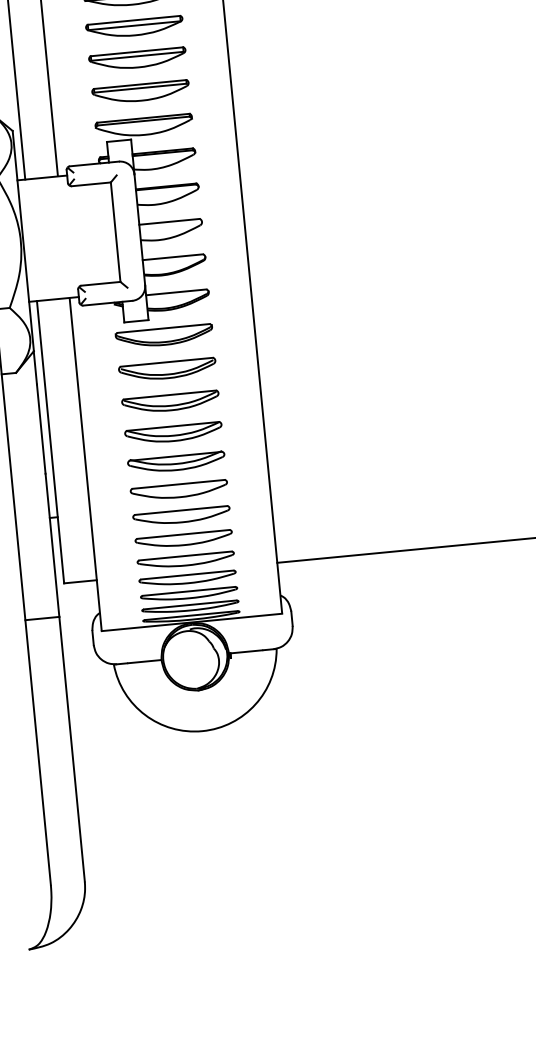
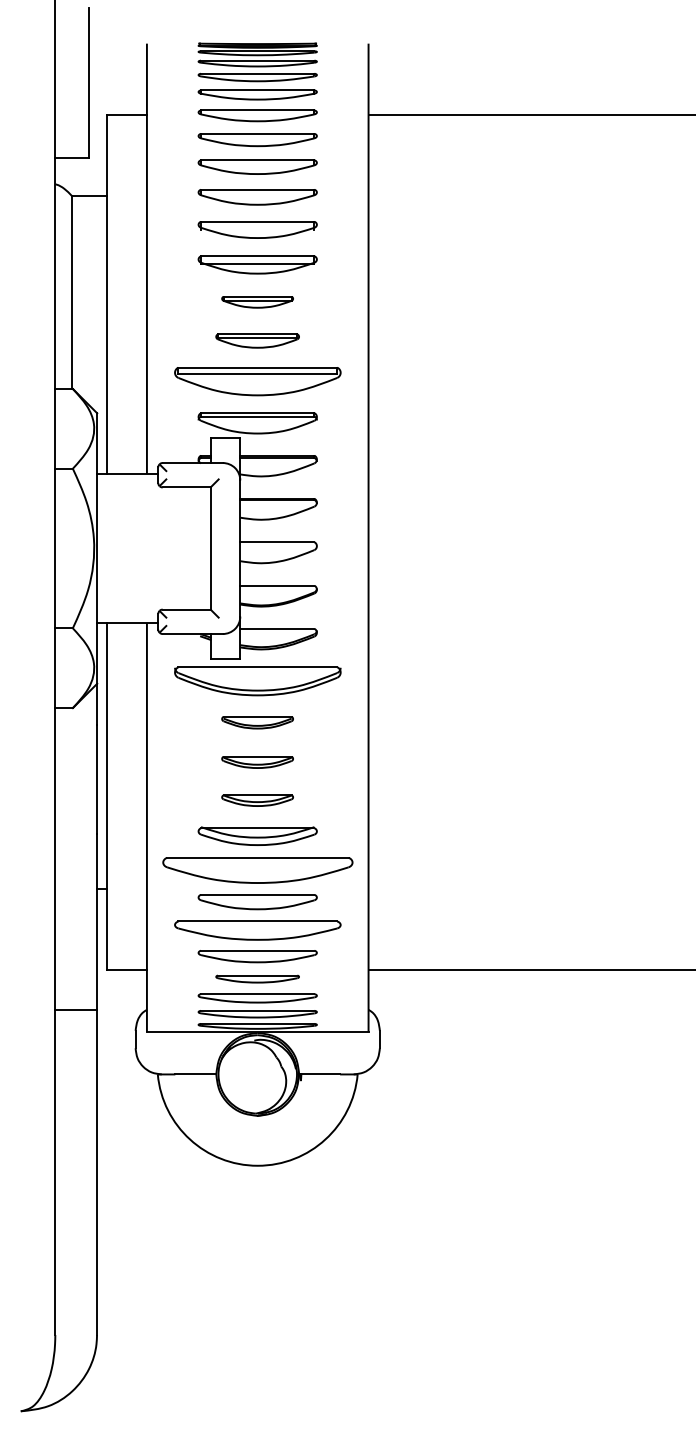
part: (134, 28) -> (257, 302), size x0.6
part: (137, 59) -> (257, 340), size x0.7
part: (140, 92) -> (257, 381), size x1.4
part: (164, 336) -> (257, 681), size x1.4
part: (167, 370) -> (257, 722), size x0.6
part: (170, 402) -> (257, 762), size x0.6
part: (173, 433) -> (257, 800), size x0.6
part: (179, 490) -> (257, 870), size x1.6
part: (183, 539) -> (257, 930), size x1.4
part: (187, 578) -> (257, 978), size x0.7

